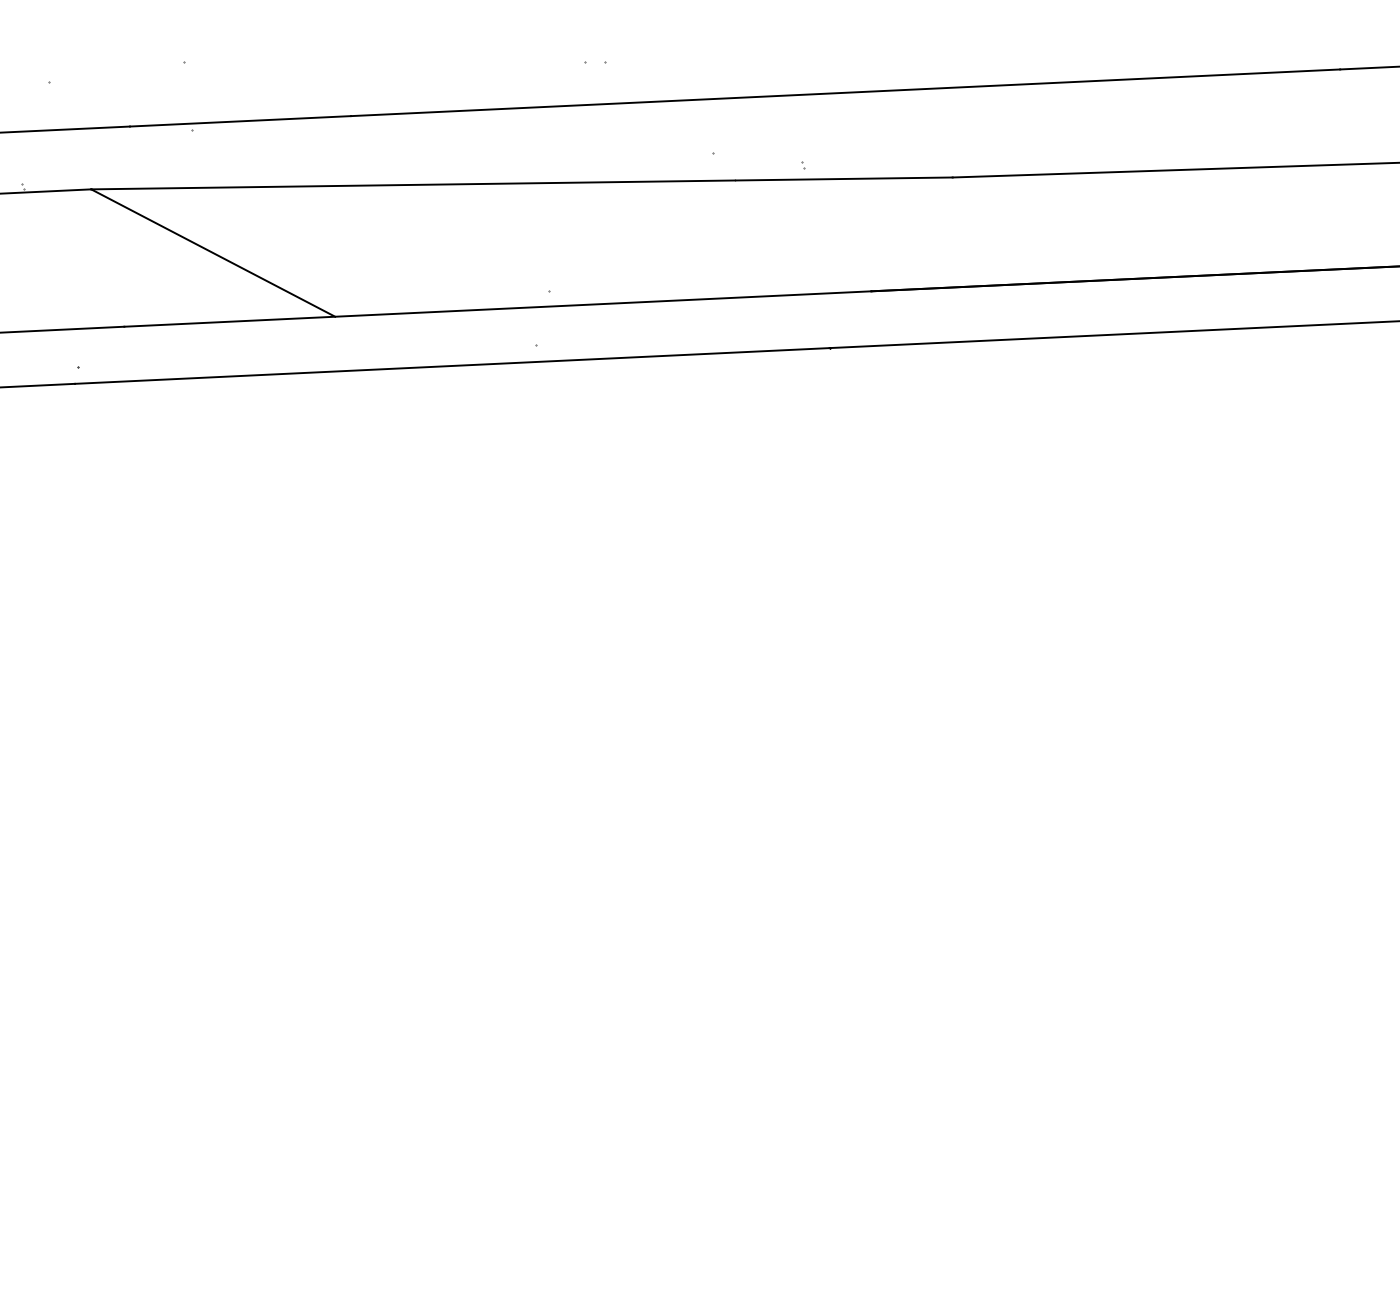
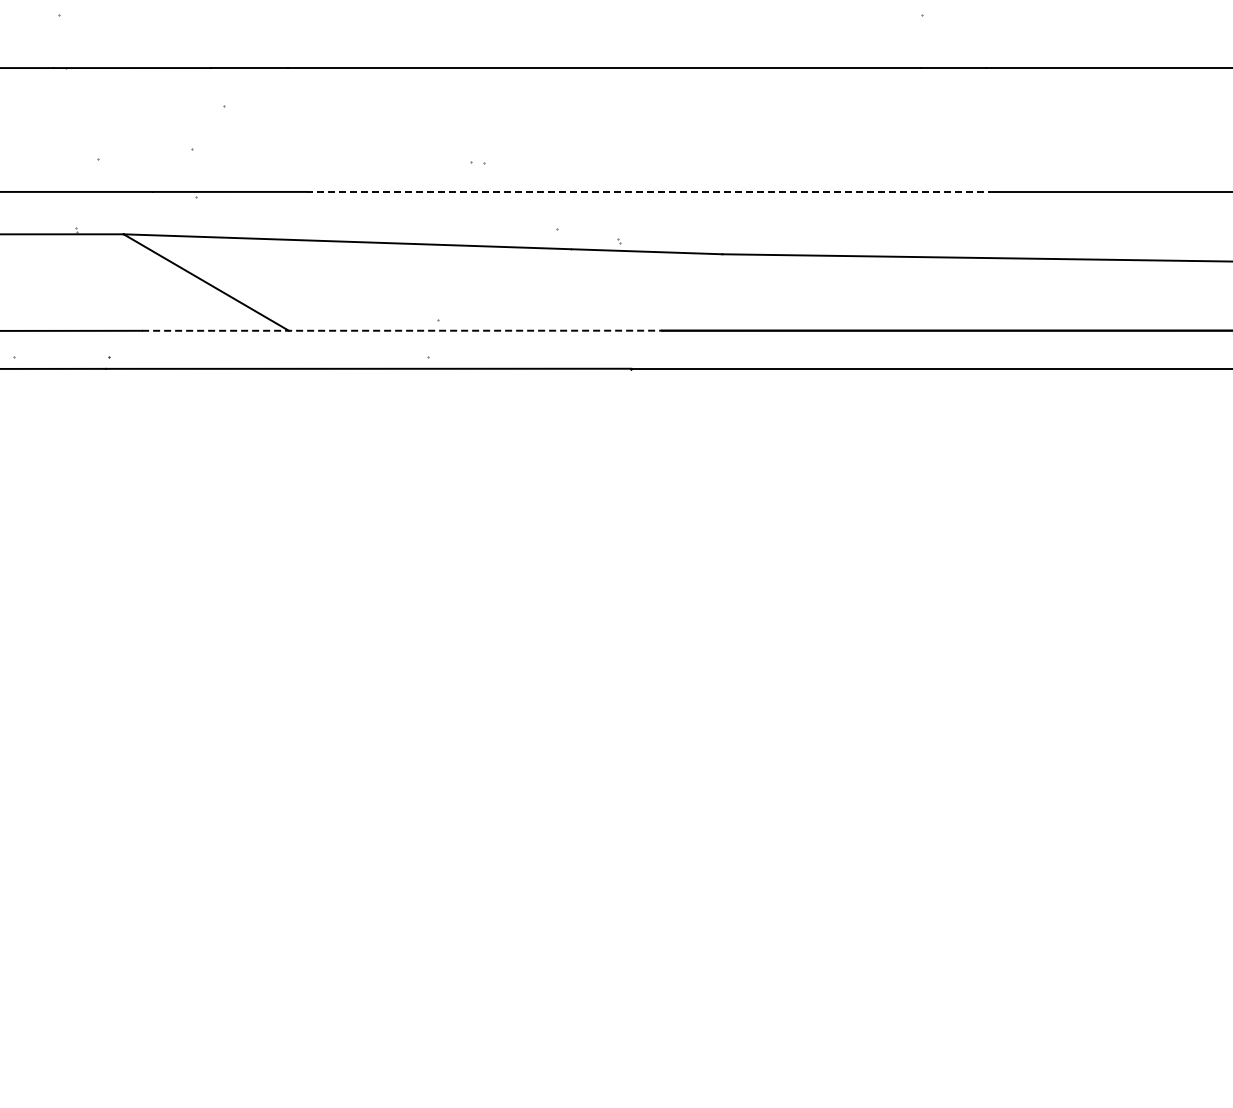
line: (845, 92) -> (650, 191), solid -> dashed
line: (498, 308) -> (402, 330), solid -> dashed

